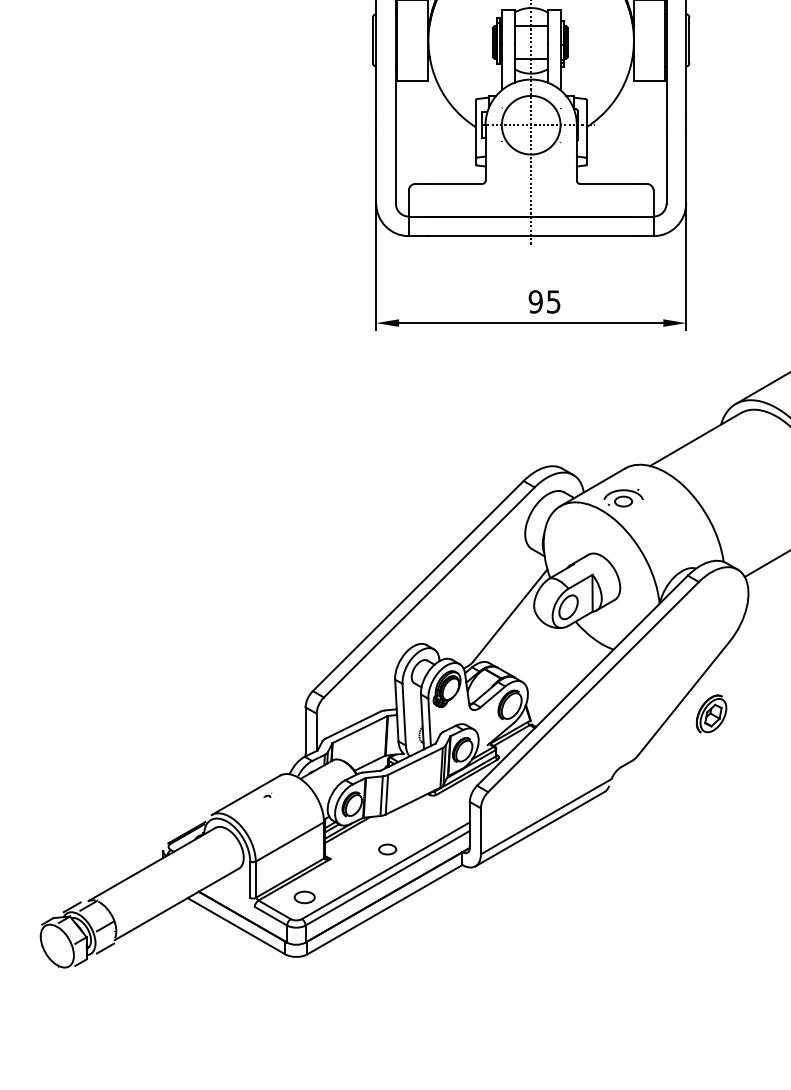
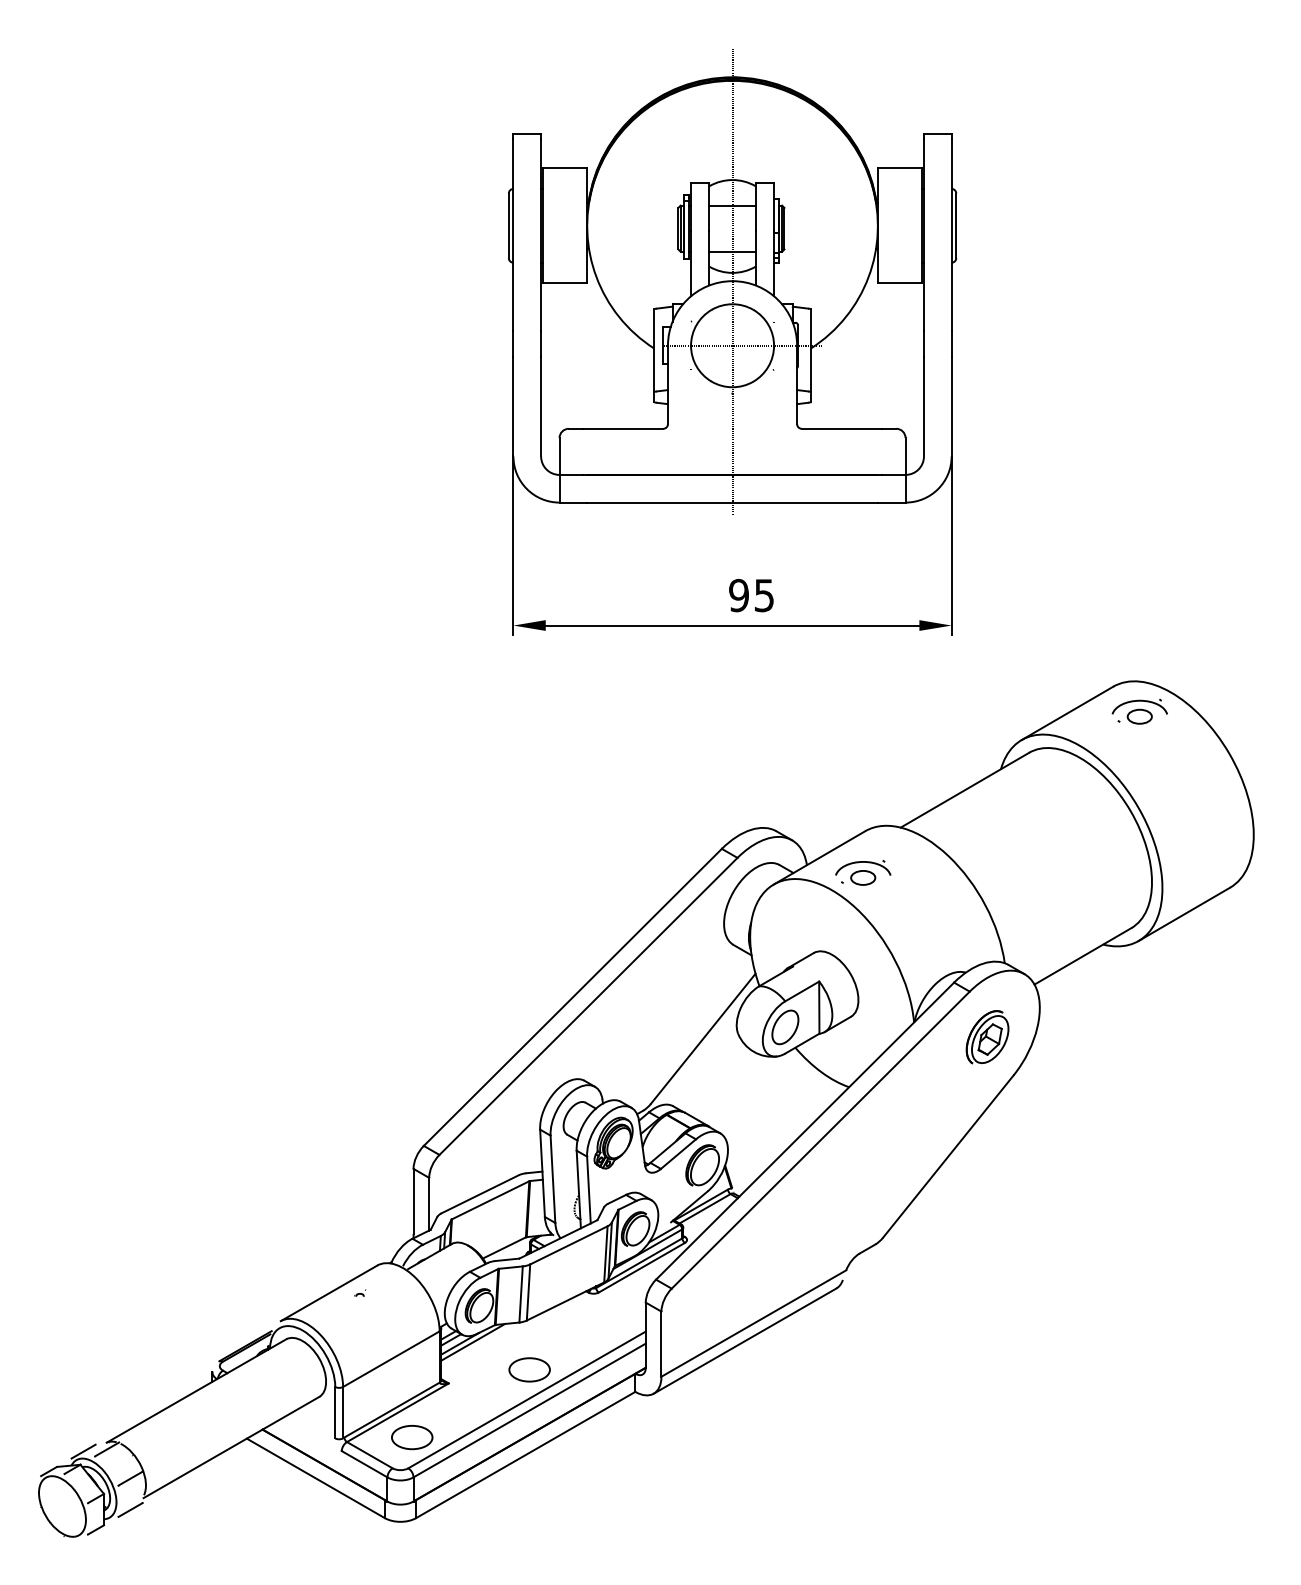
part: (711, 714) -> (987, 1037), moved
part: (387, 849) -> (529, 1369), size x1.67
part: (304, 897) -> (412, 1437), size x1.43

